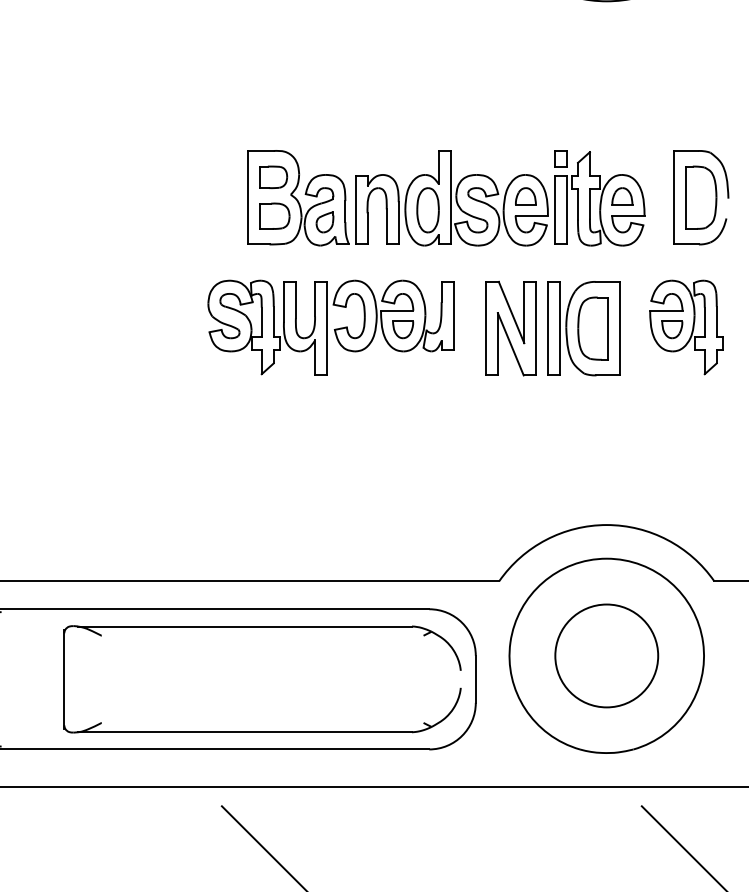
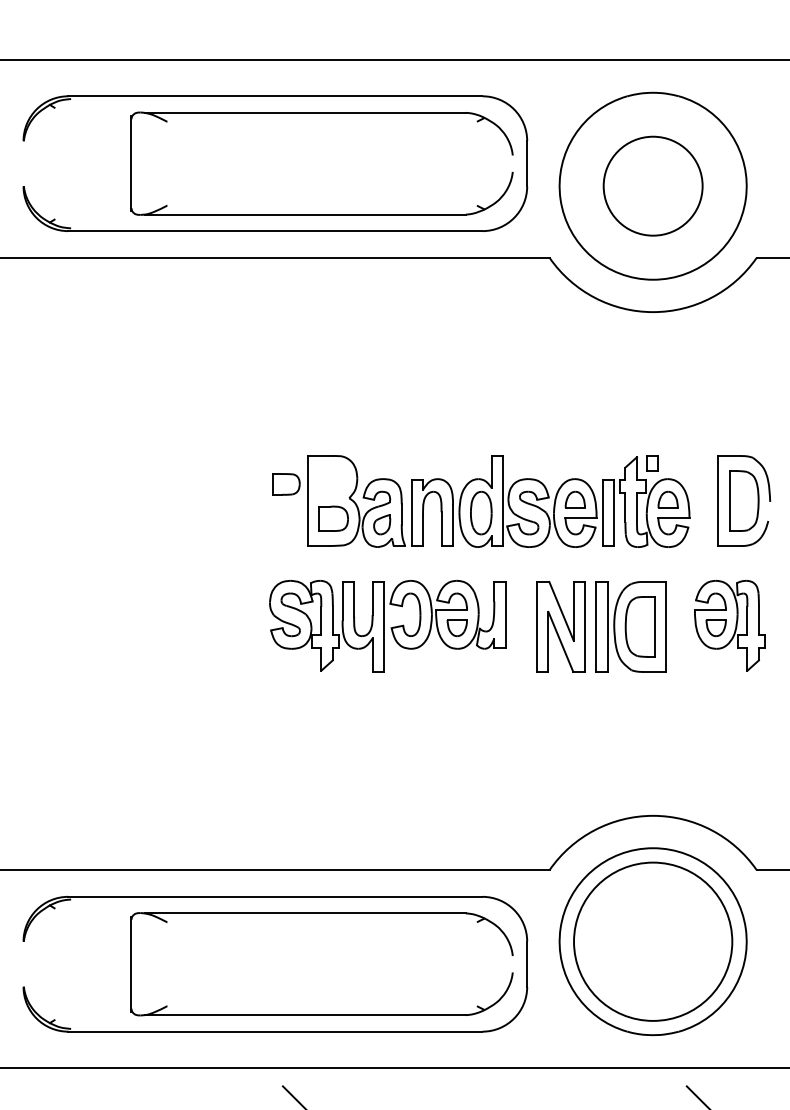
part: (560, 158) -> (652, 463), moved
part: (273, 177) -> (286, 484), moved
circle: (606, 655) -> (652, 941), size x1.6

